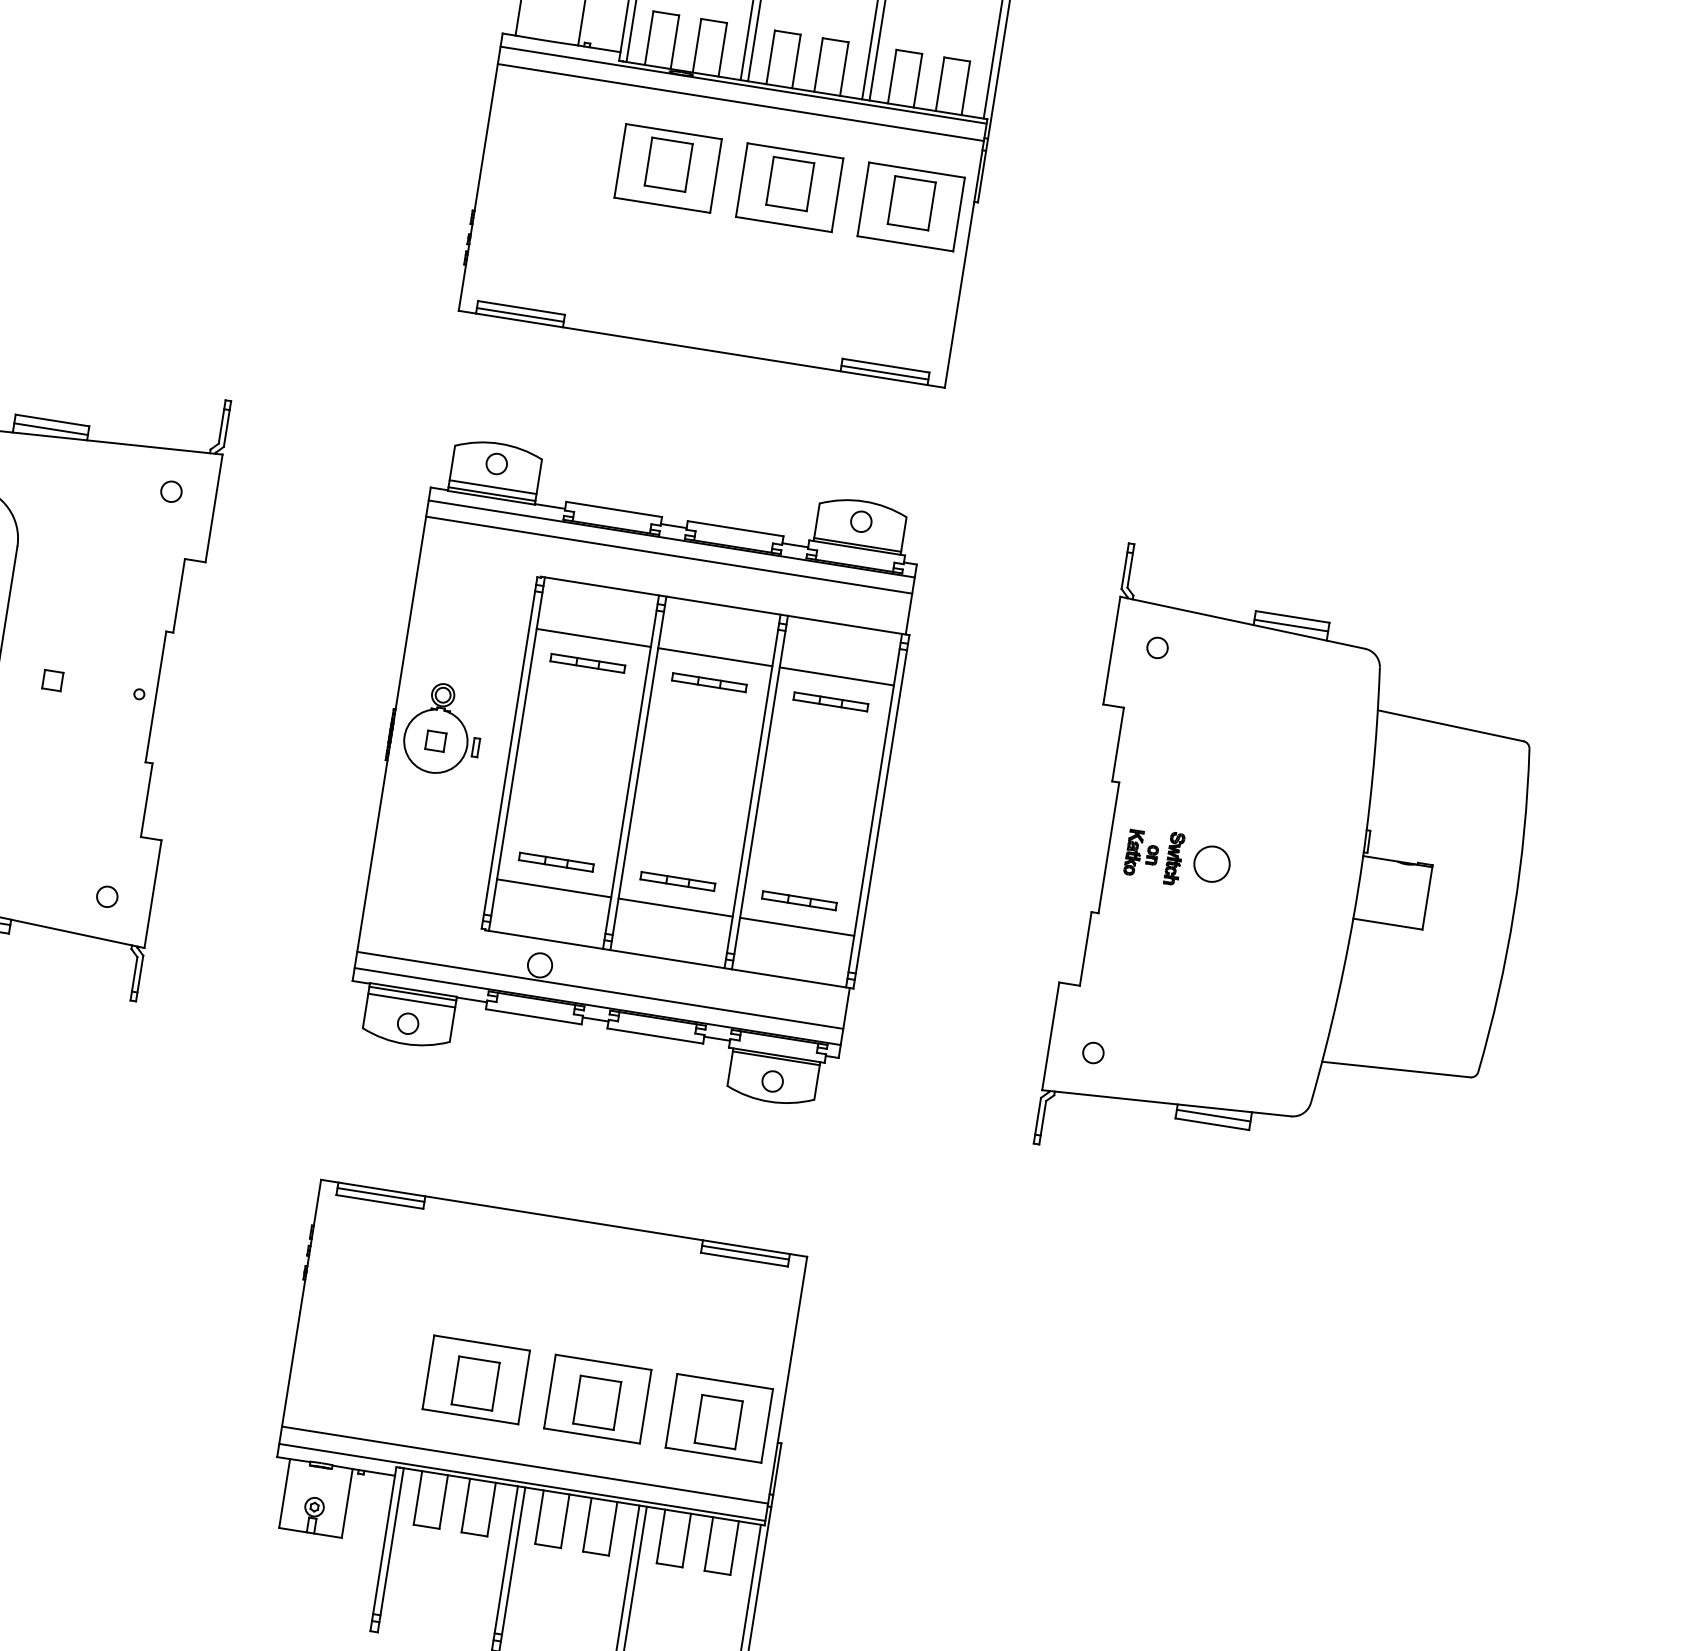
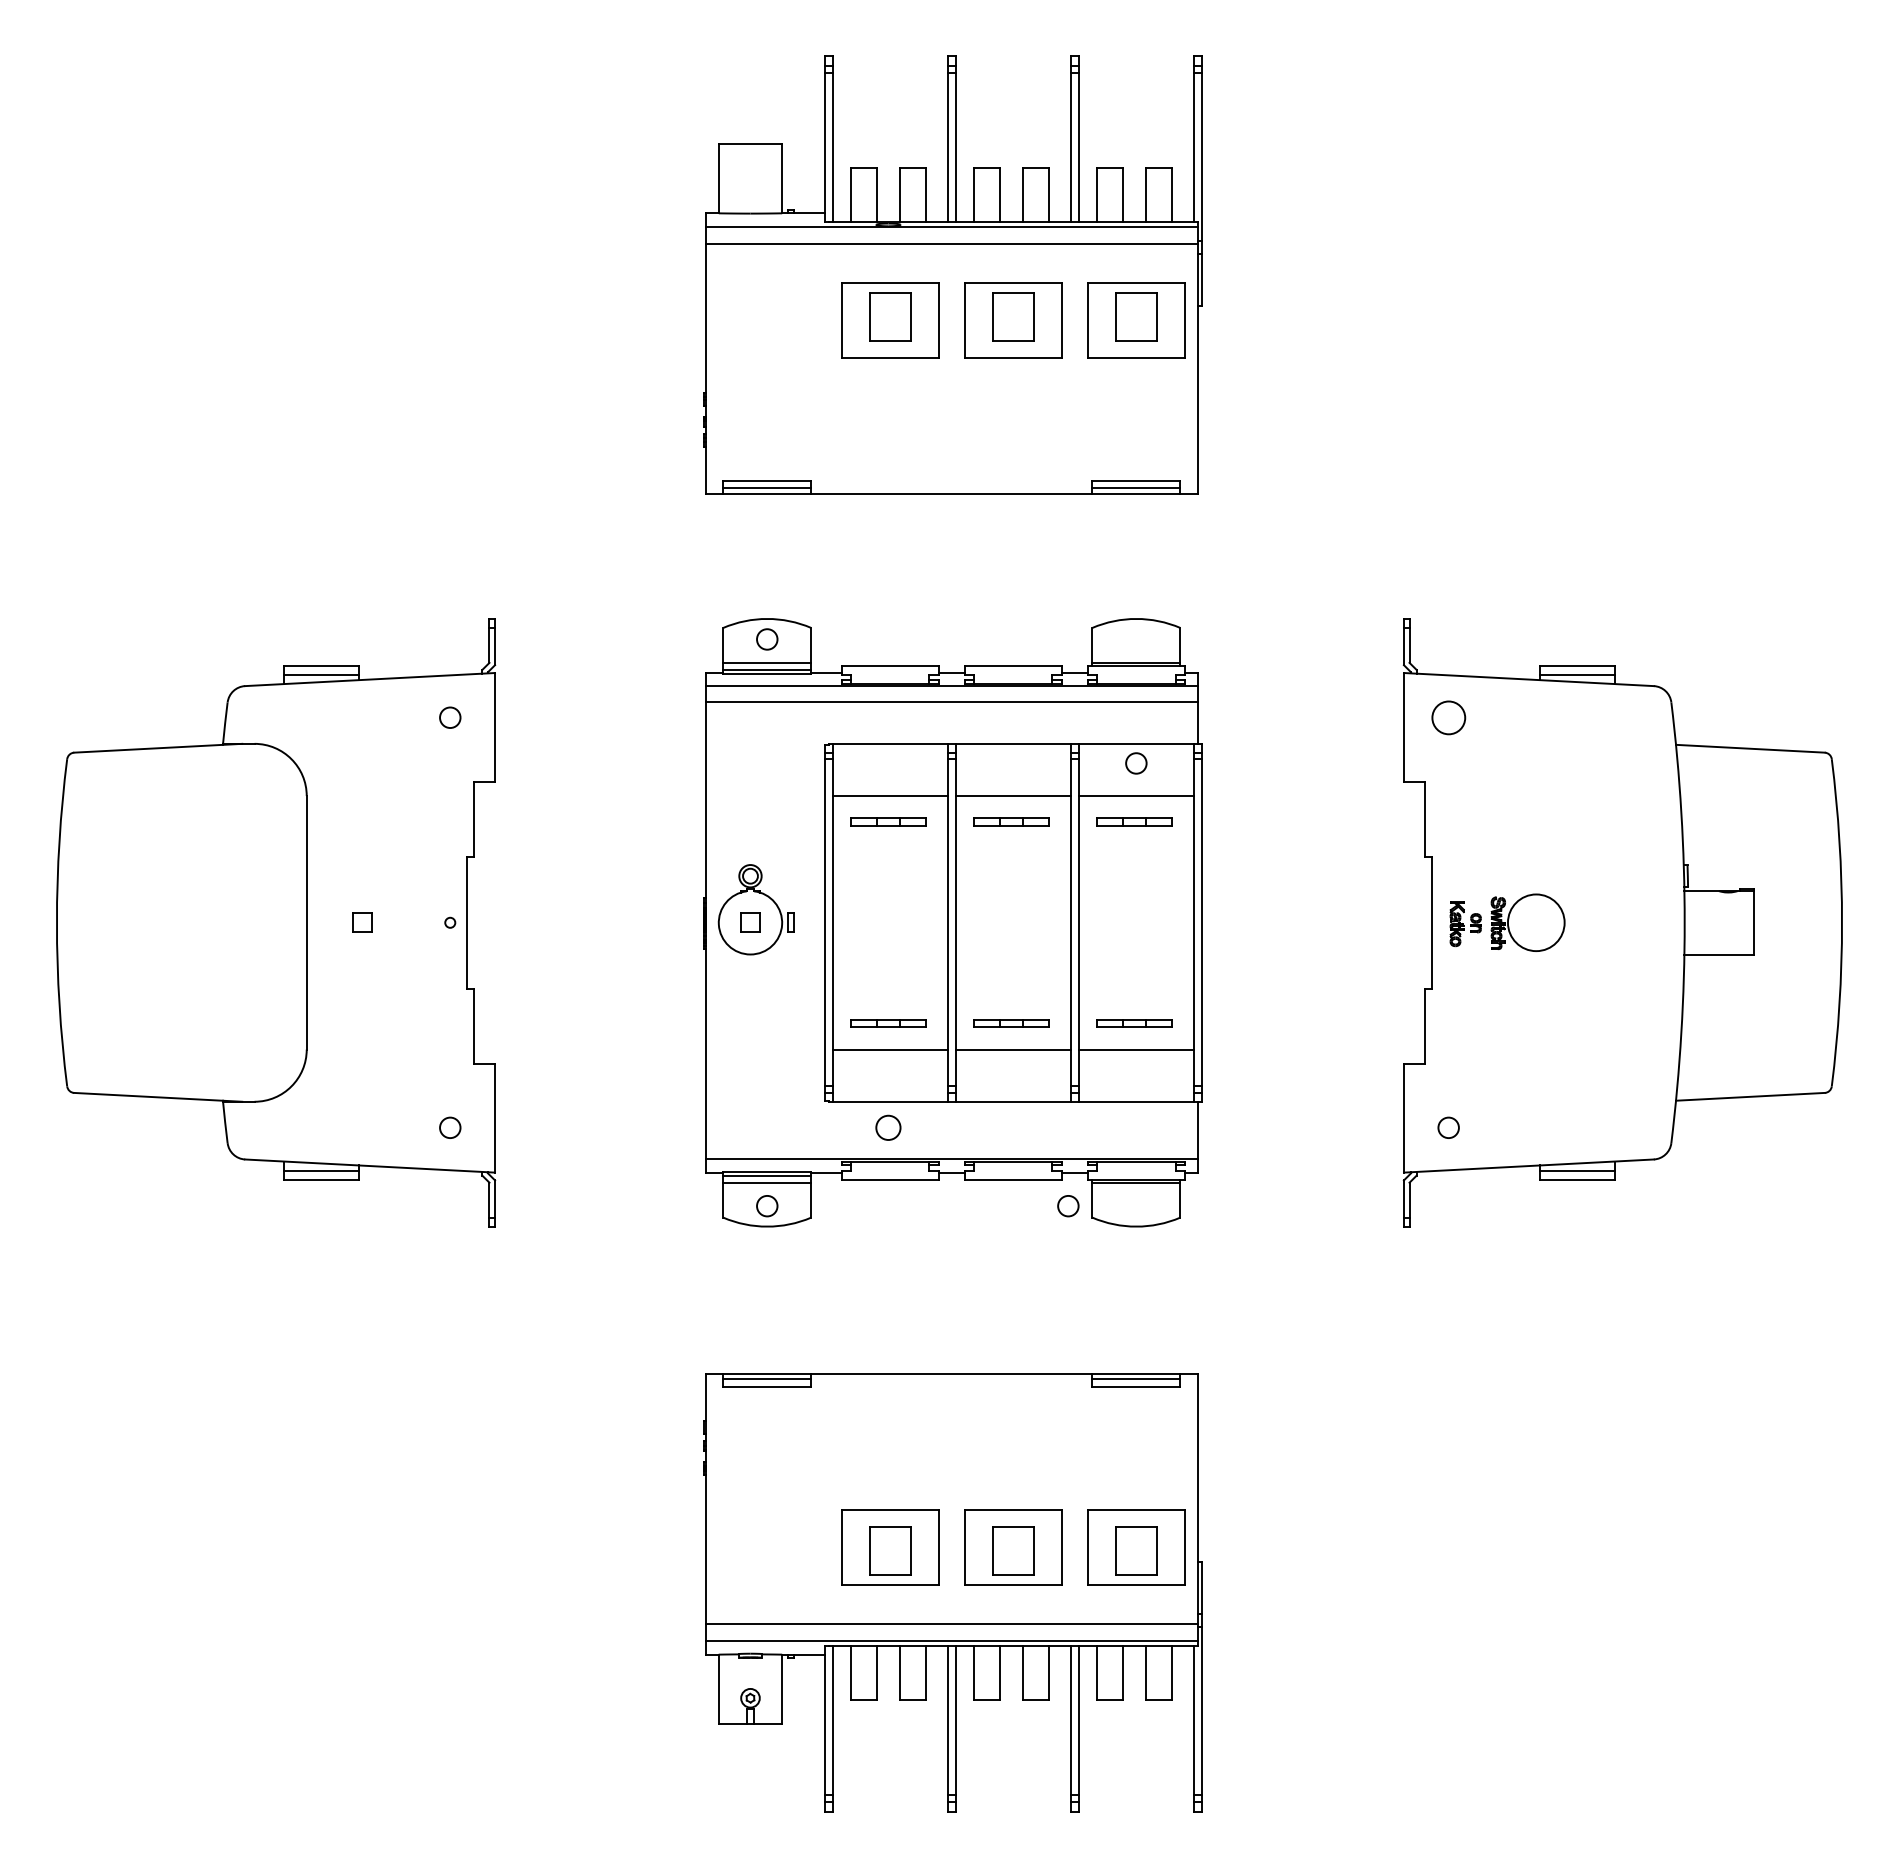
circle: (861, 521) -> (1136, 763), moved
circle: (1157, 647) -> (1448, 717), size x1.6
circle: (1212, 863) -> (1536, 922), size x1.6
line: (599, 990) -> (951, 1143), removed
circle: (772, 1081) -> (1068, 1206), moved

